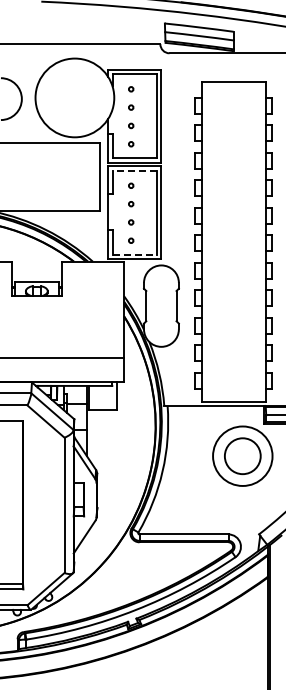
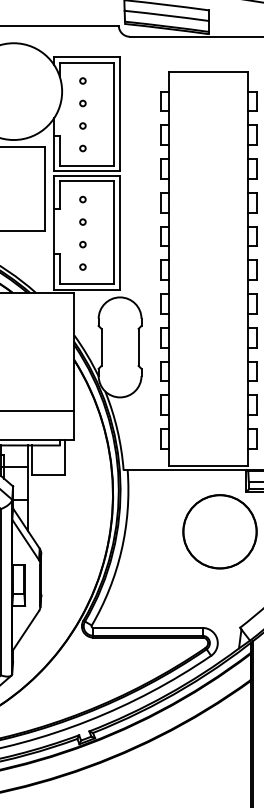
line: (134, 170) -> (86, 180), dashed -> solid
line: (135, 254) -> (88, 283), dashed -> solid
circle: (242, 456) -> (219, 532), size x1.67

